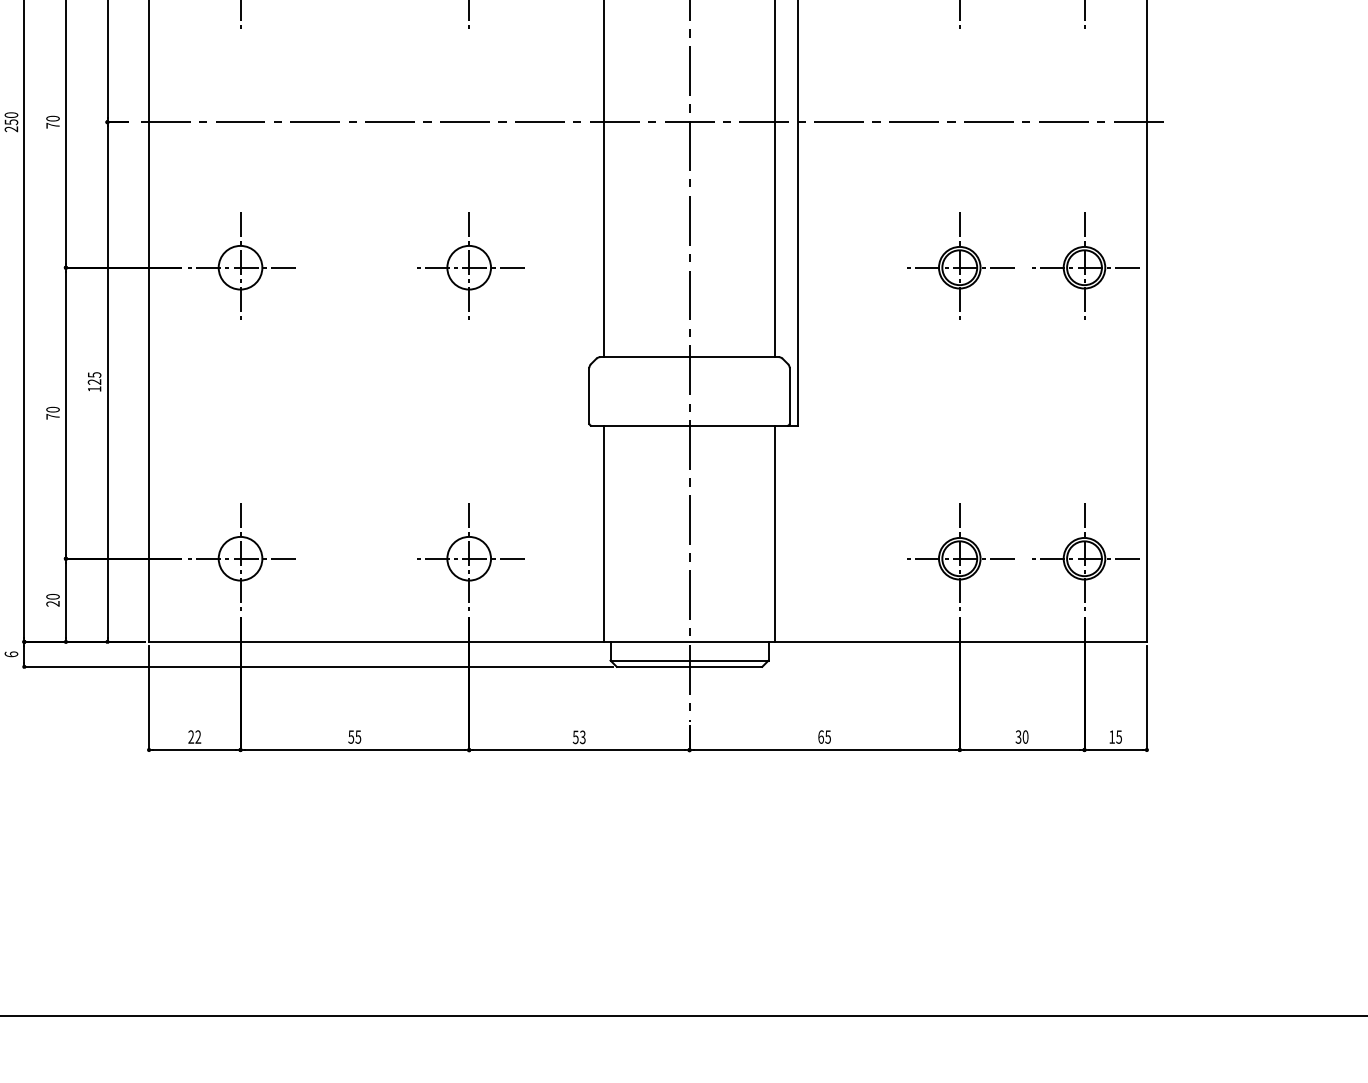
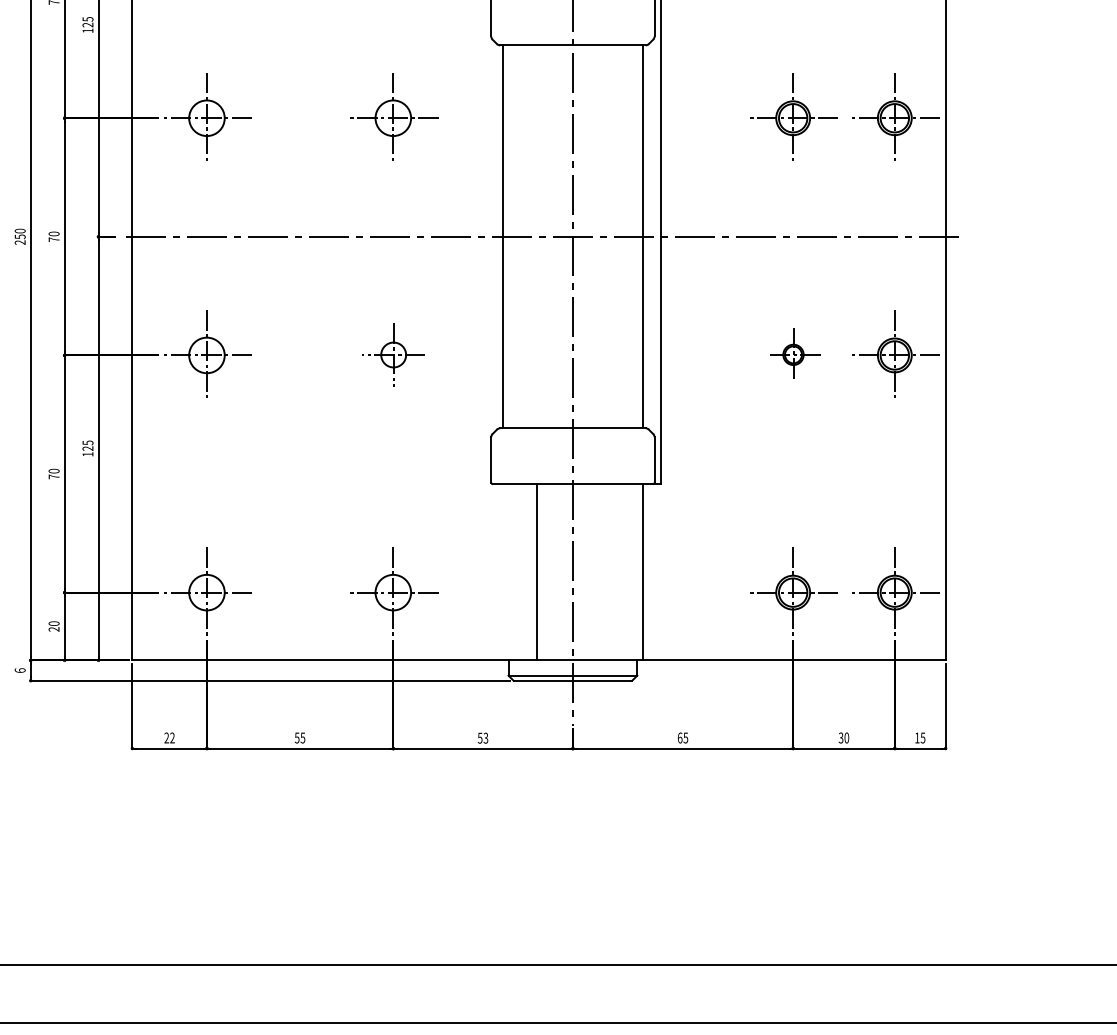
part: (470, 265) -> (394, 353), size x0.7
part: (960, 265) -> (793, 353), size x0.6
line: (604, 534) -> (537, 572), moved

